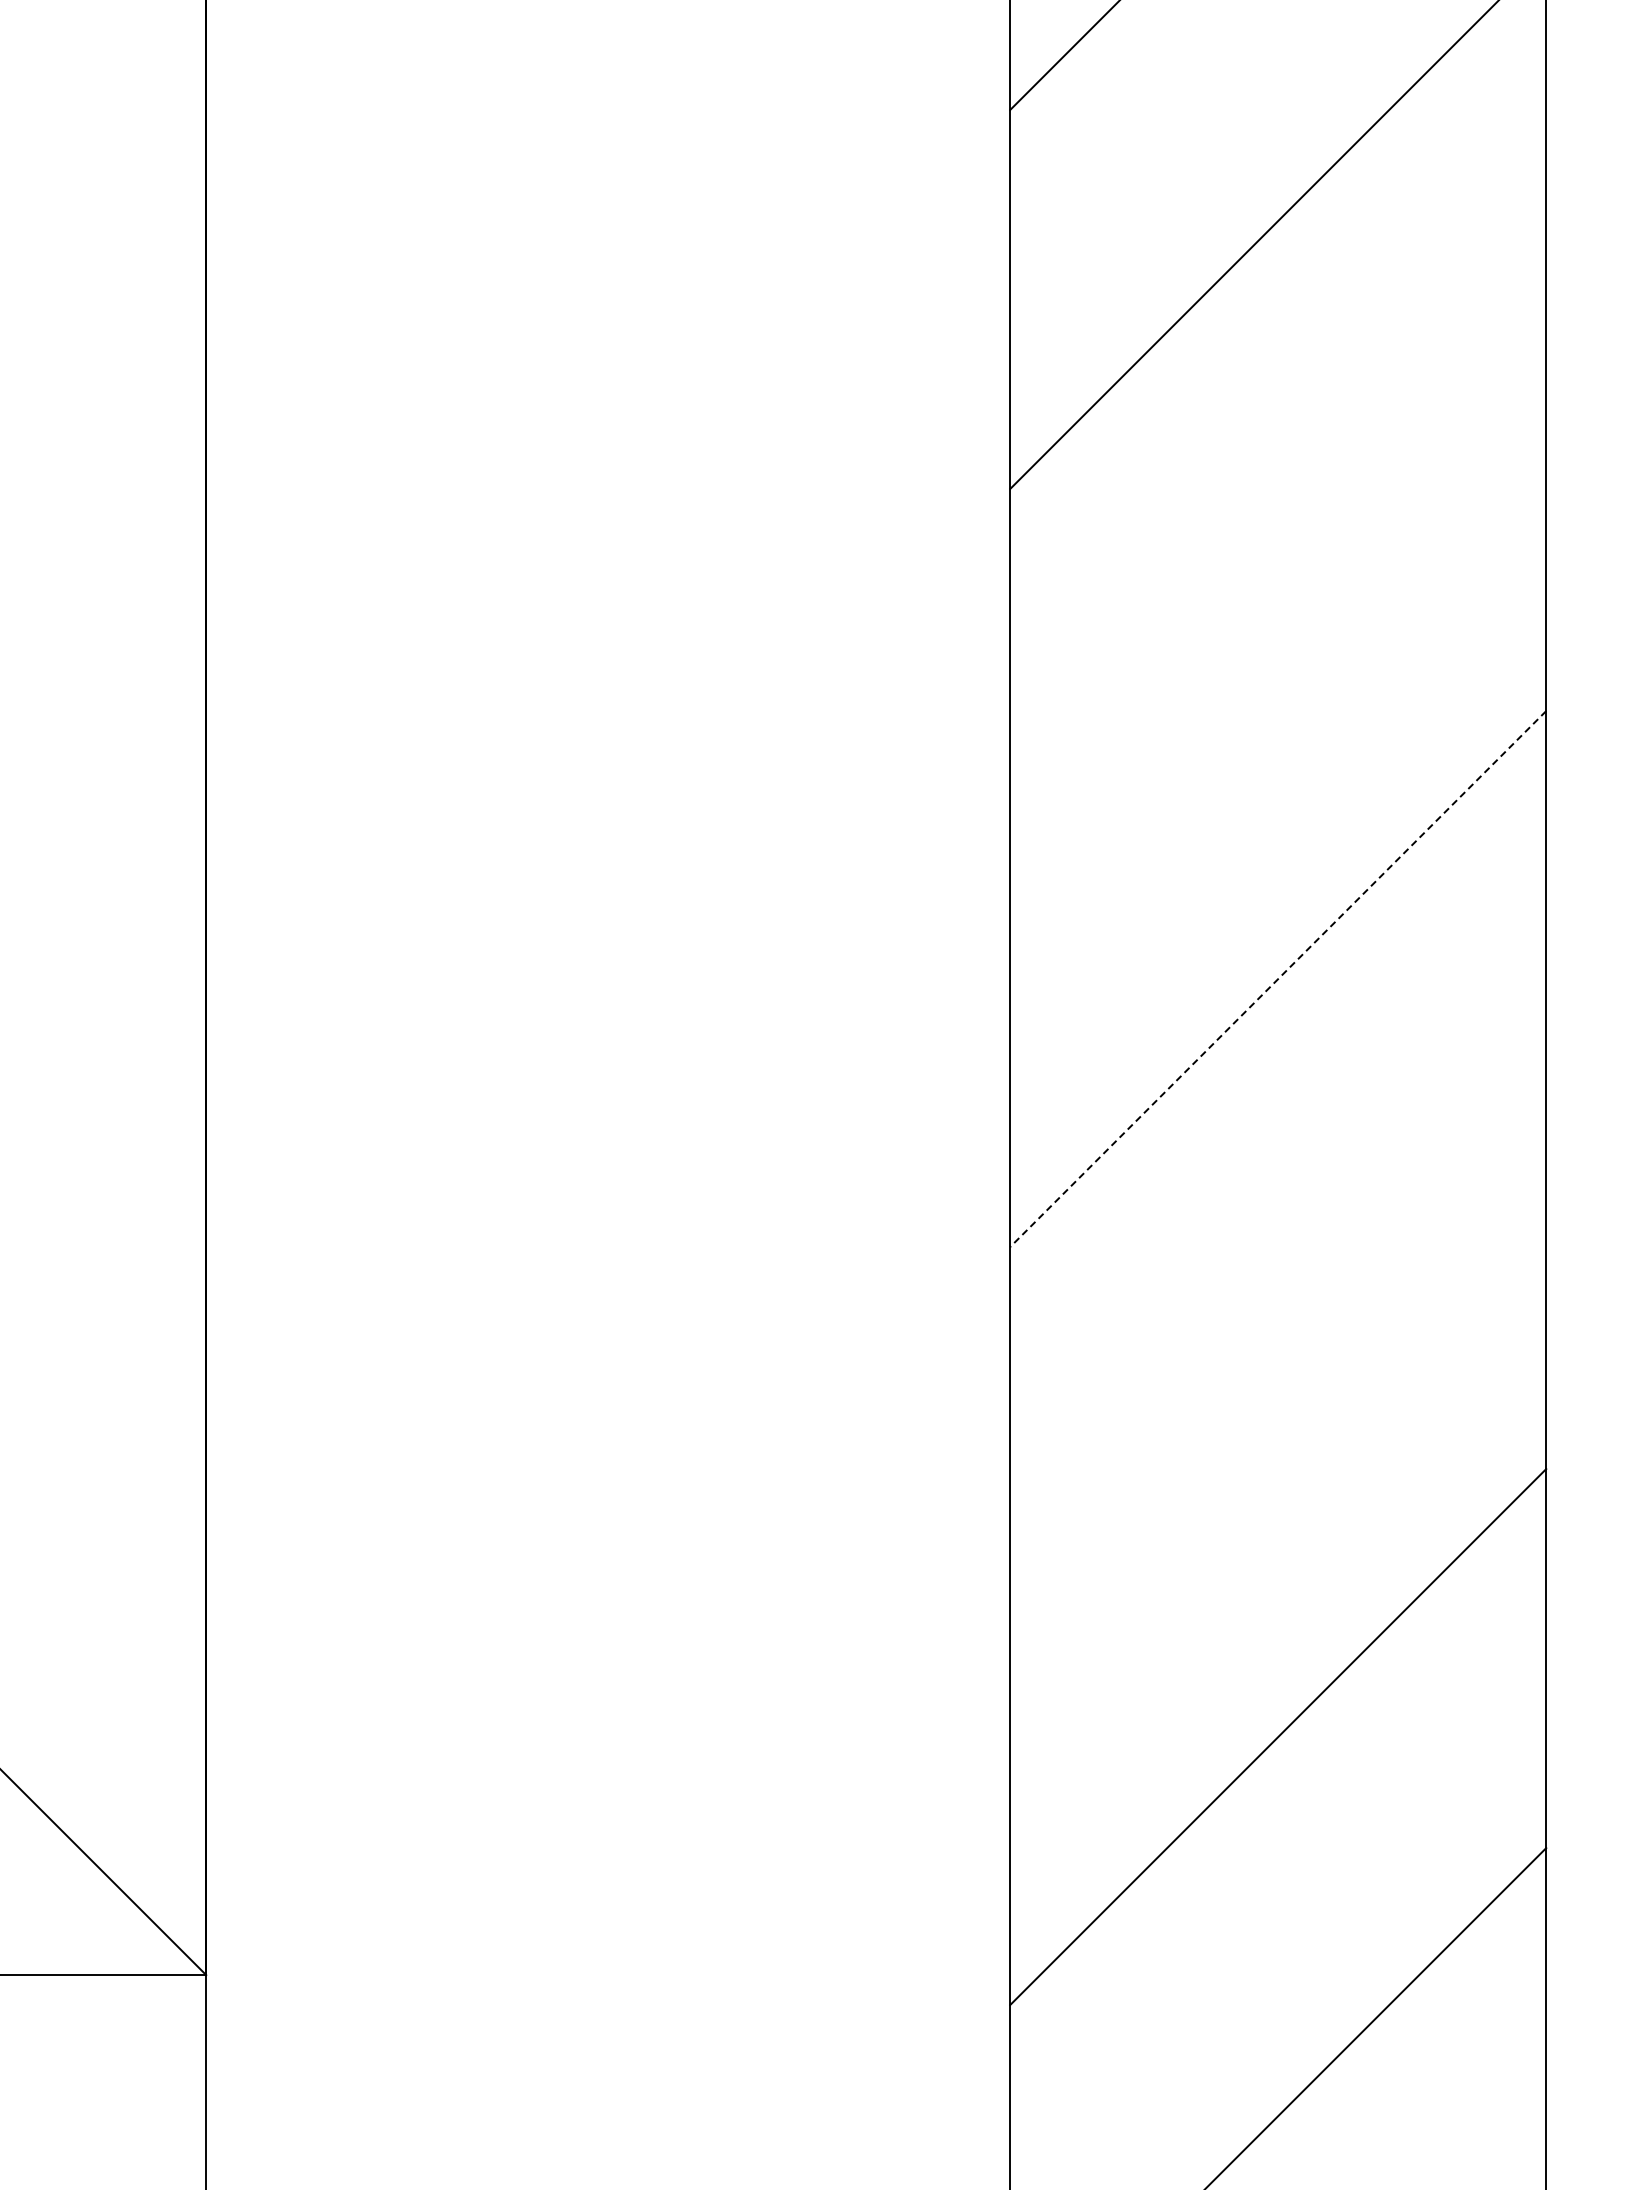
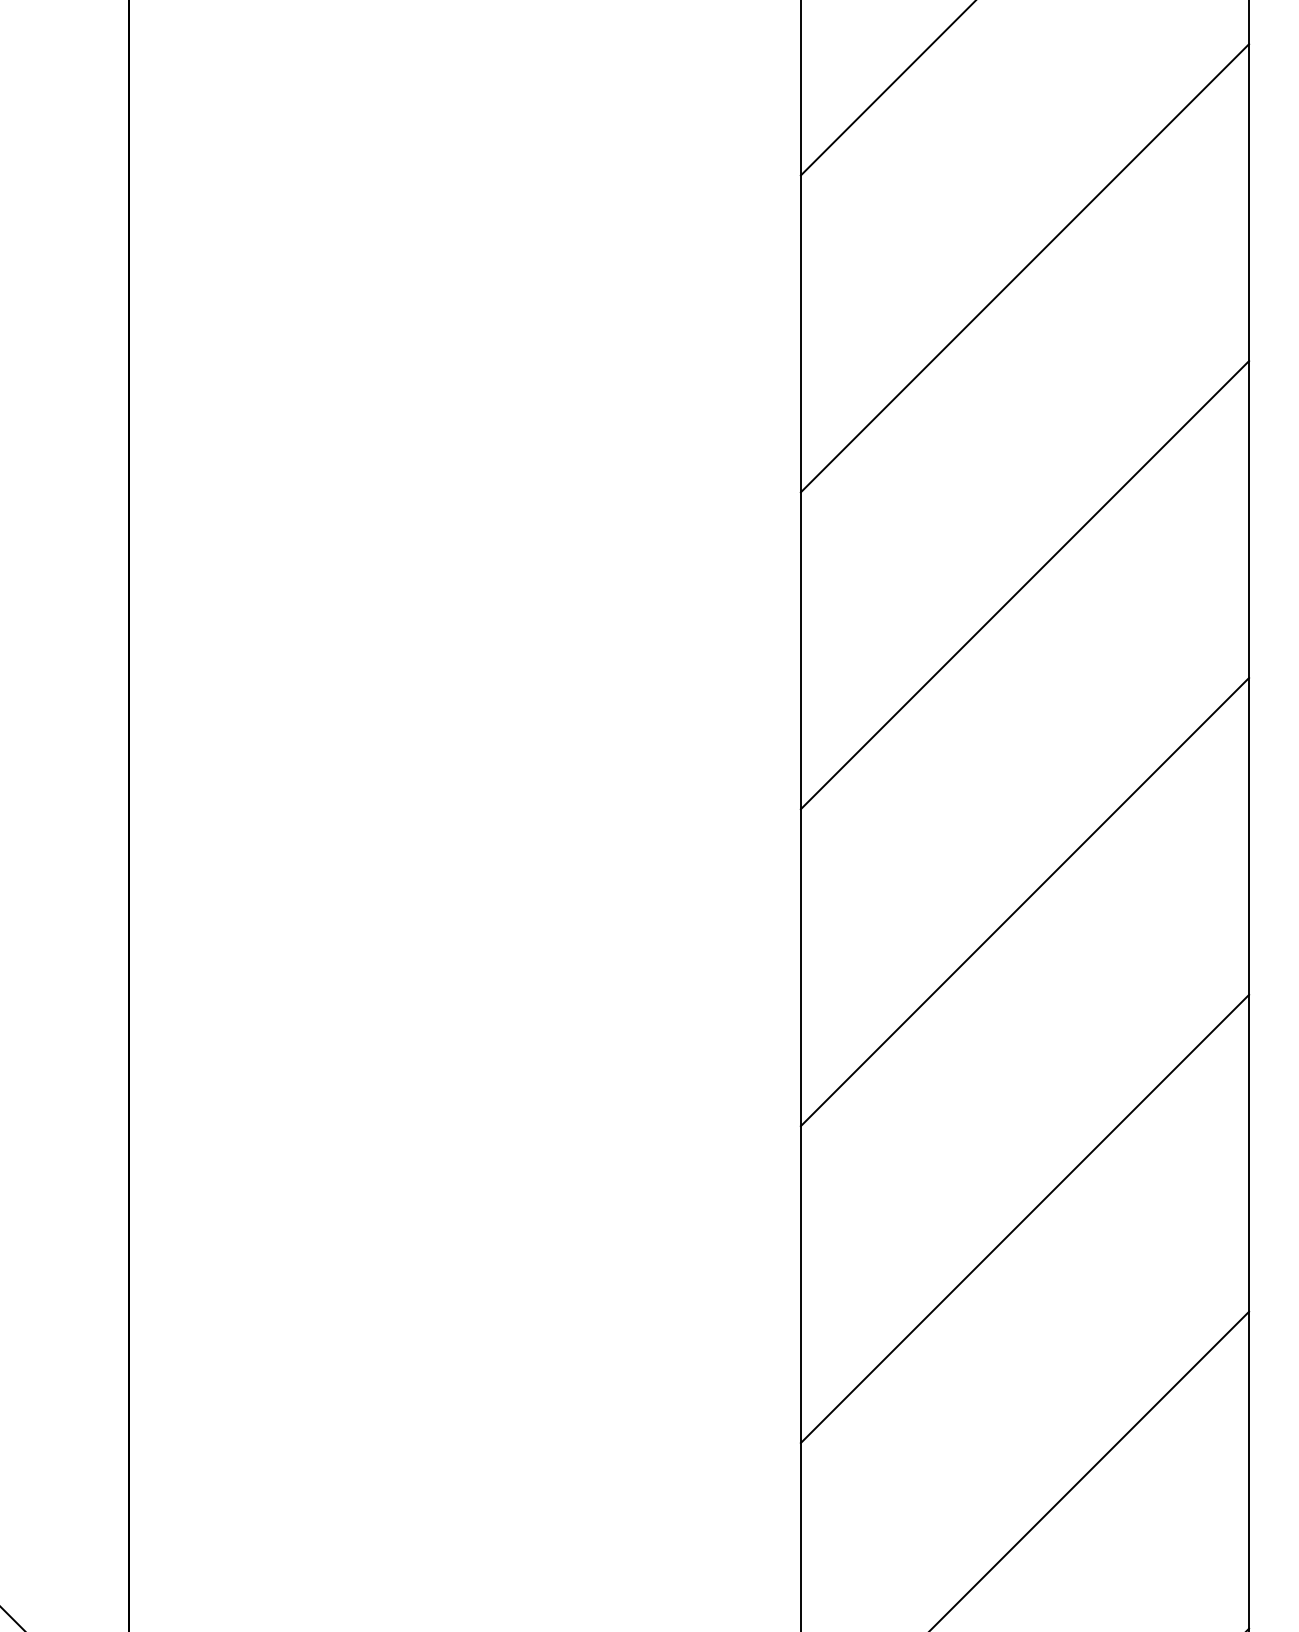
line: (1278, 600) -> (1025, 585), added
line: (1277, 979) -> (1024, 902), dashed -> solid
line: (1278, 1358) -> (1025, 1219), added

